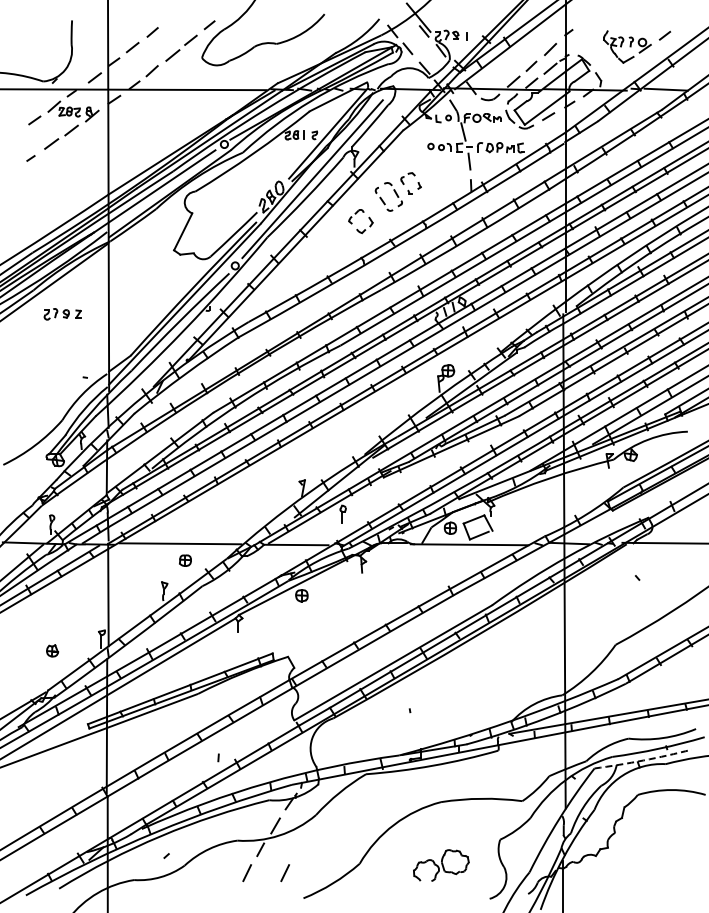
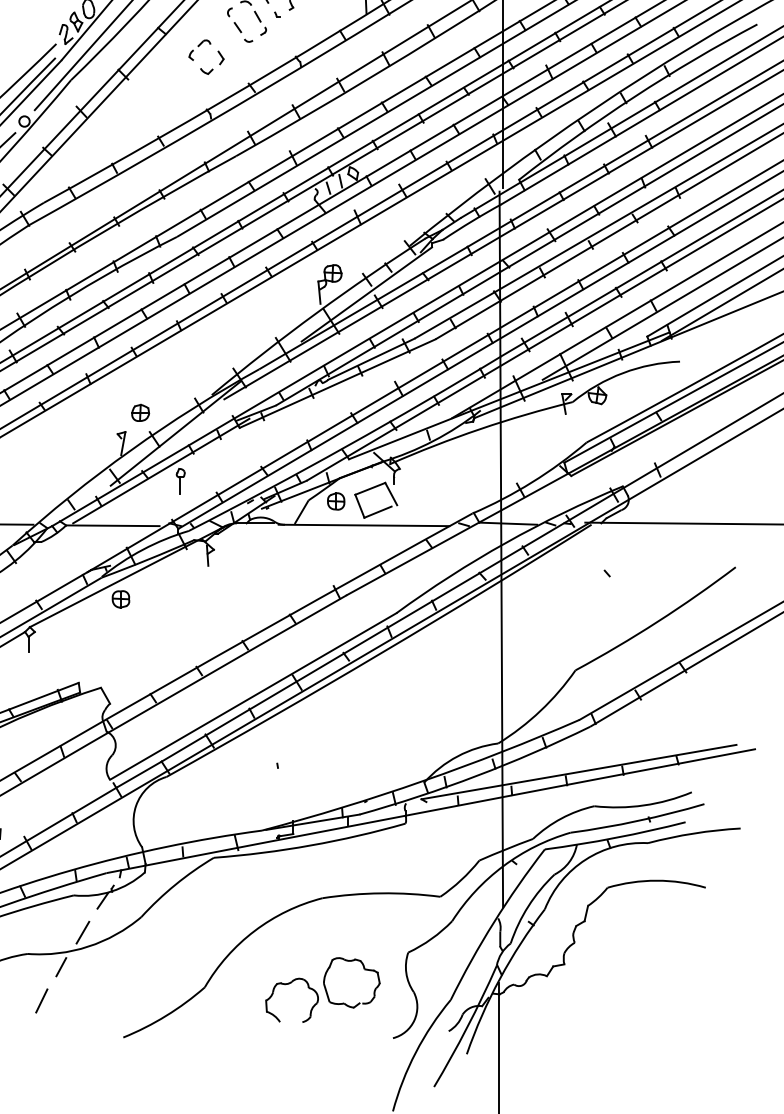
part: (315, 466) -> (140, 412), added
arc: (643, 760) -> (615, 837), dashed -> solid
part: (441, 865) -> (323, 989), size x1.43
line: (284, 873) -> (95, 1001), removed

